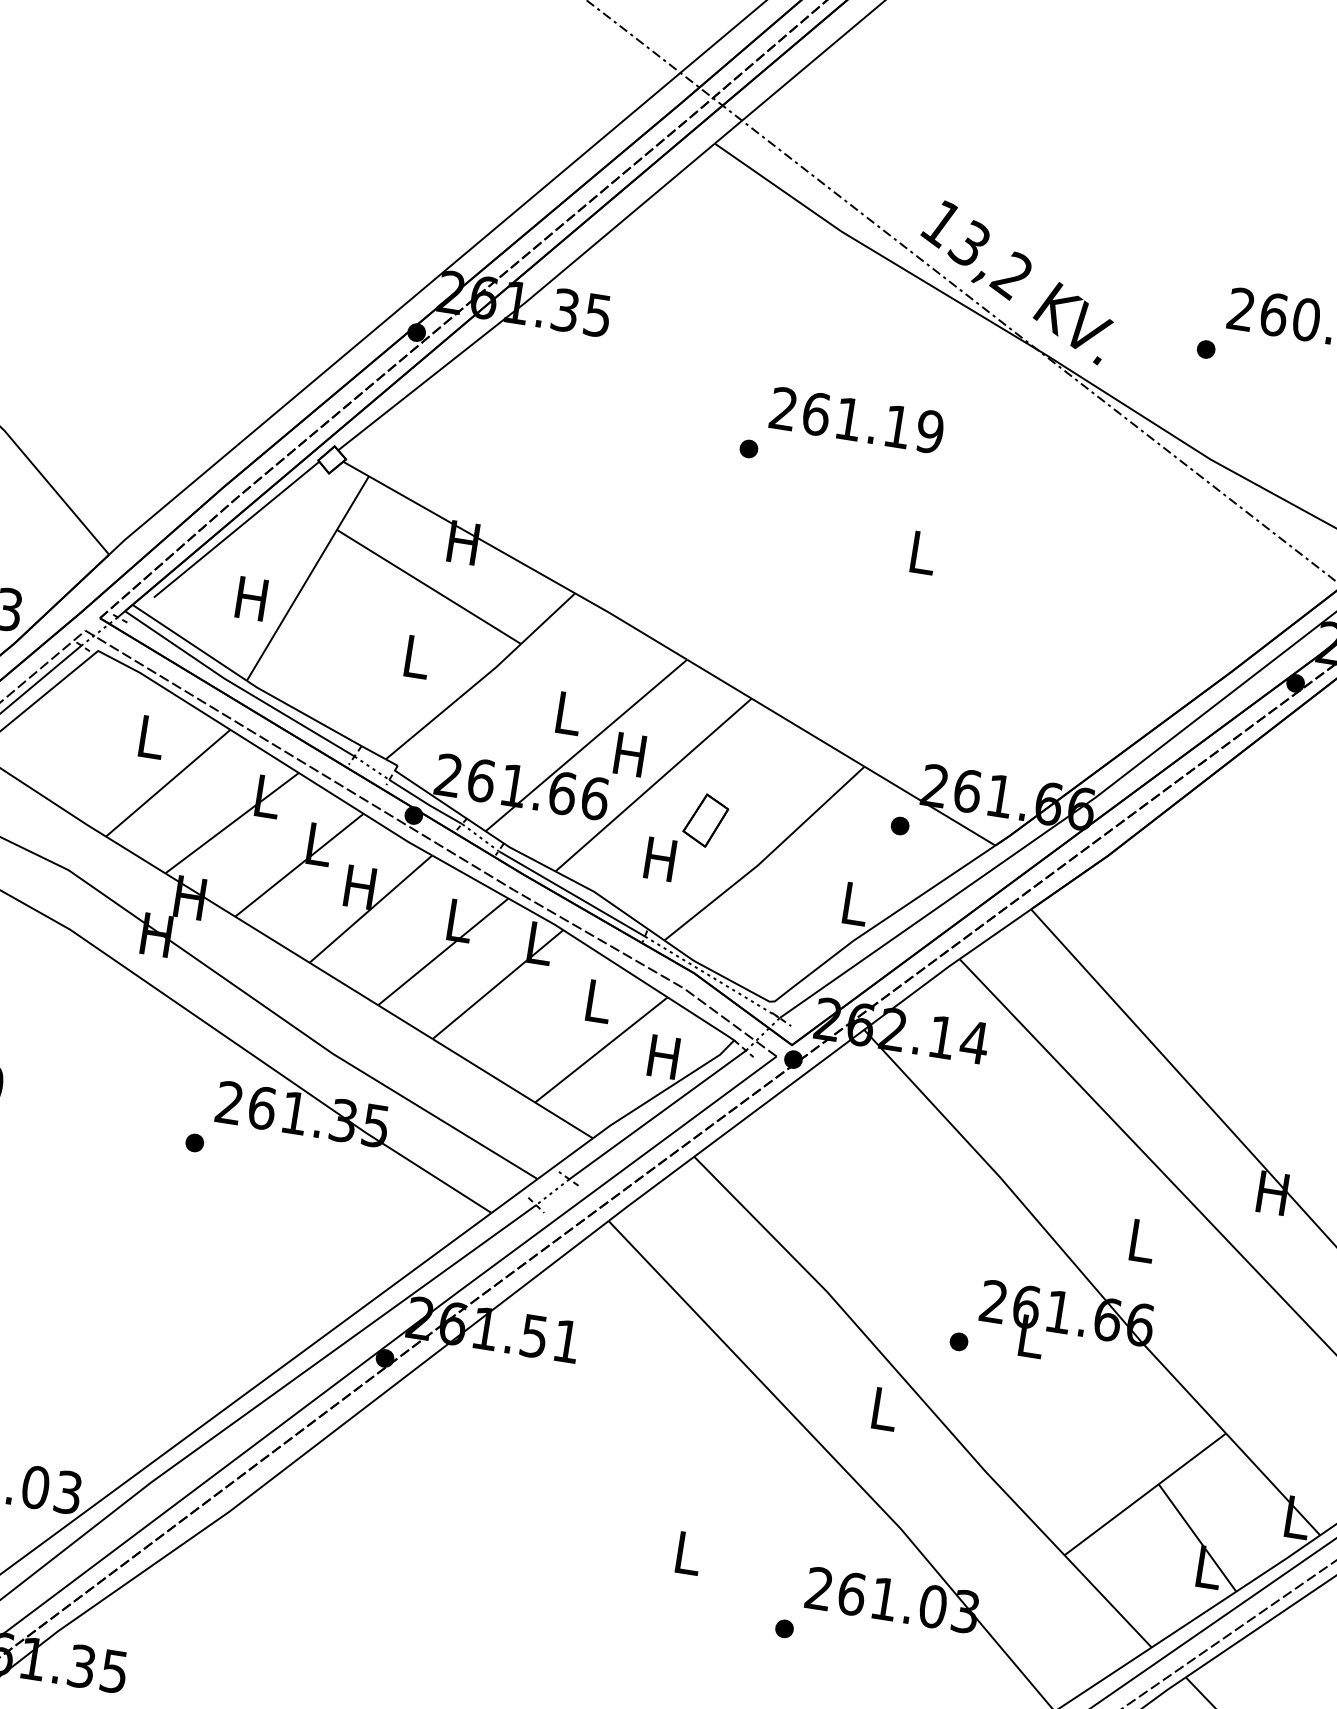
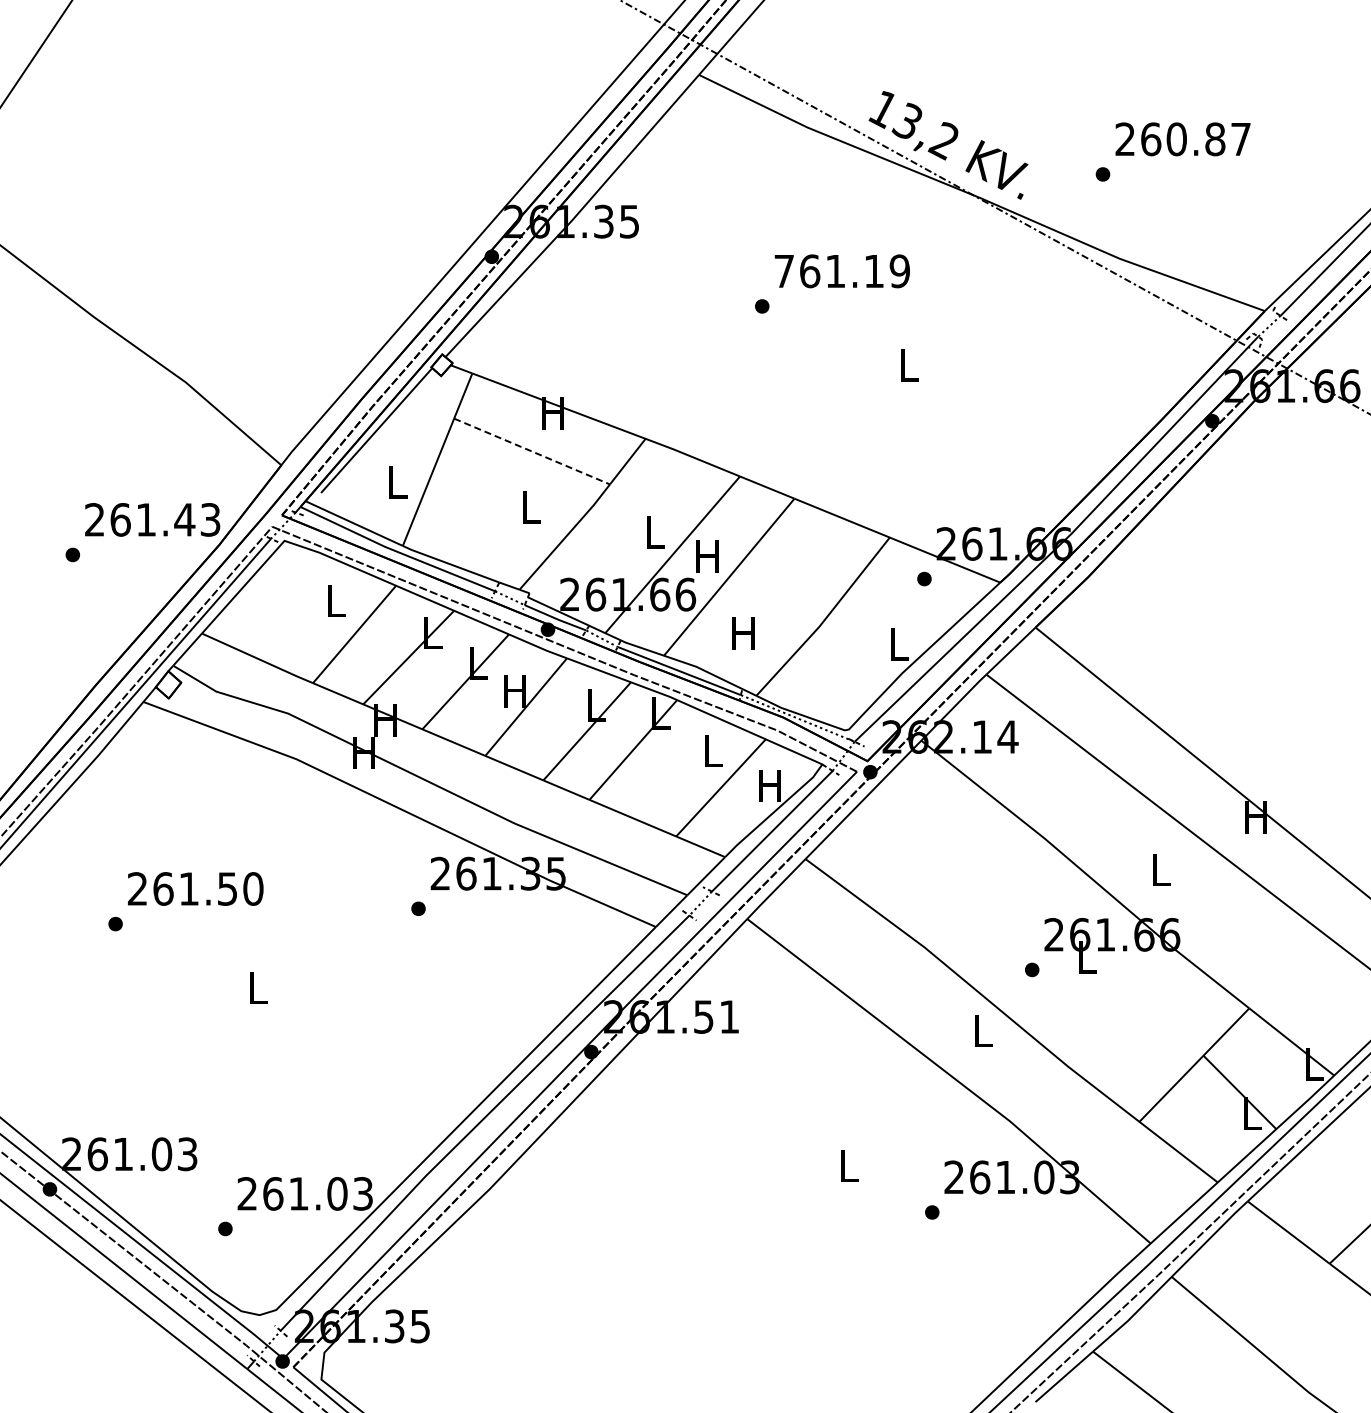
text: (782, 407) -> (783, 270), 261.19 -> 761.19
line: (429, 586) -> (532, 451), solid -> dashed
text: (251, 599) -> (396, 482), H -> L
part: (705, 820) -> (773, 598), removed

